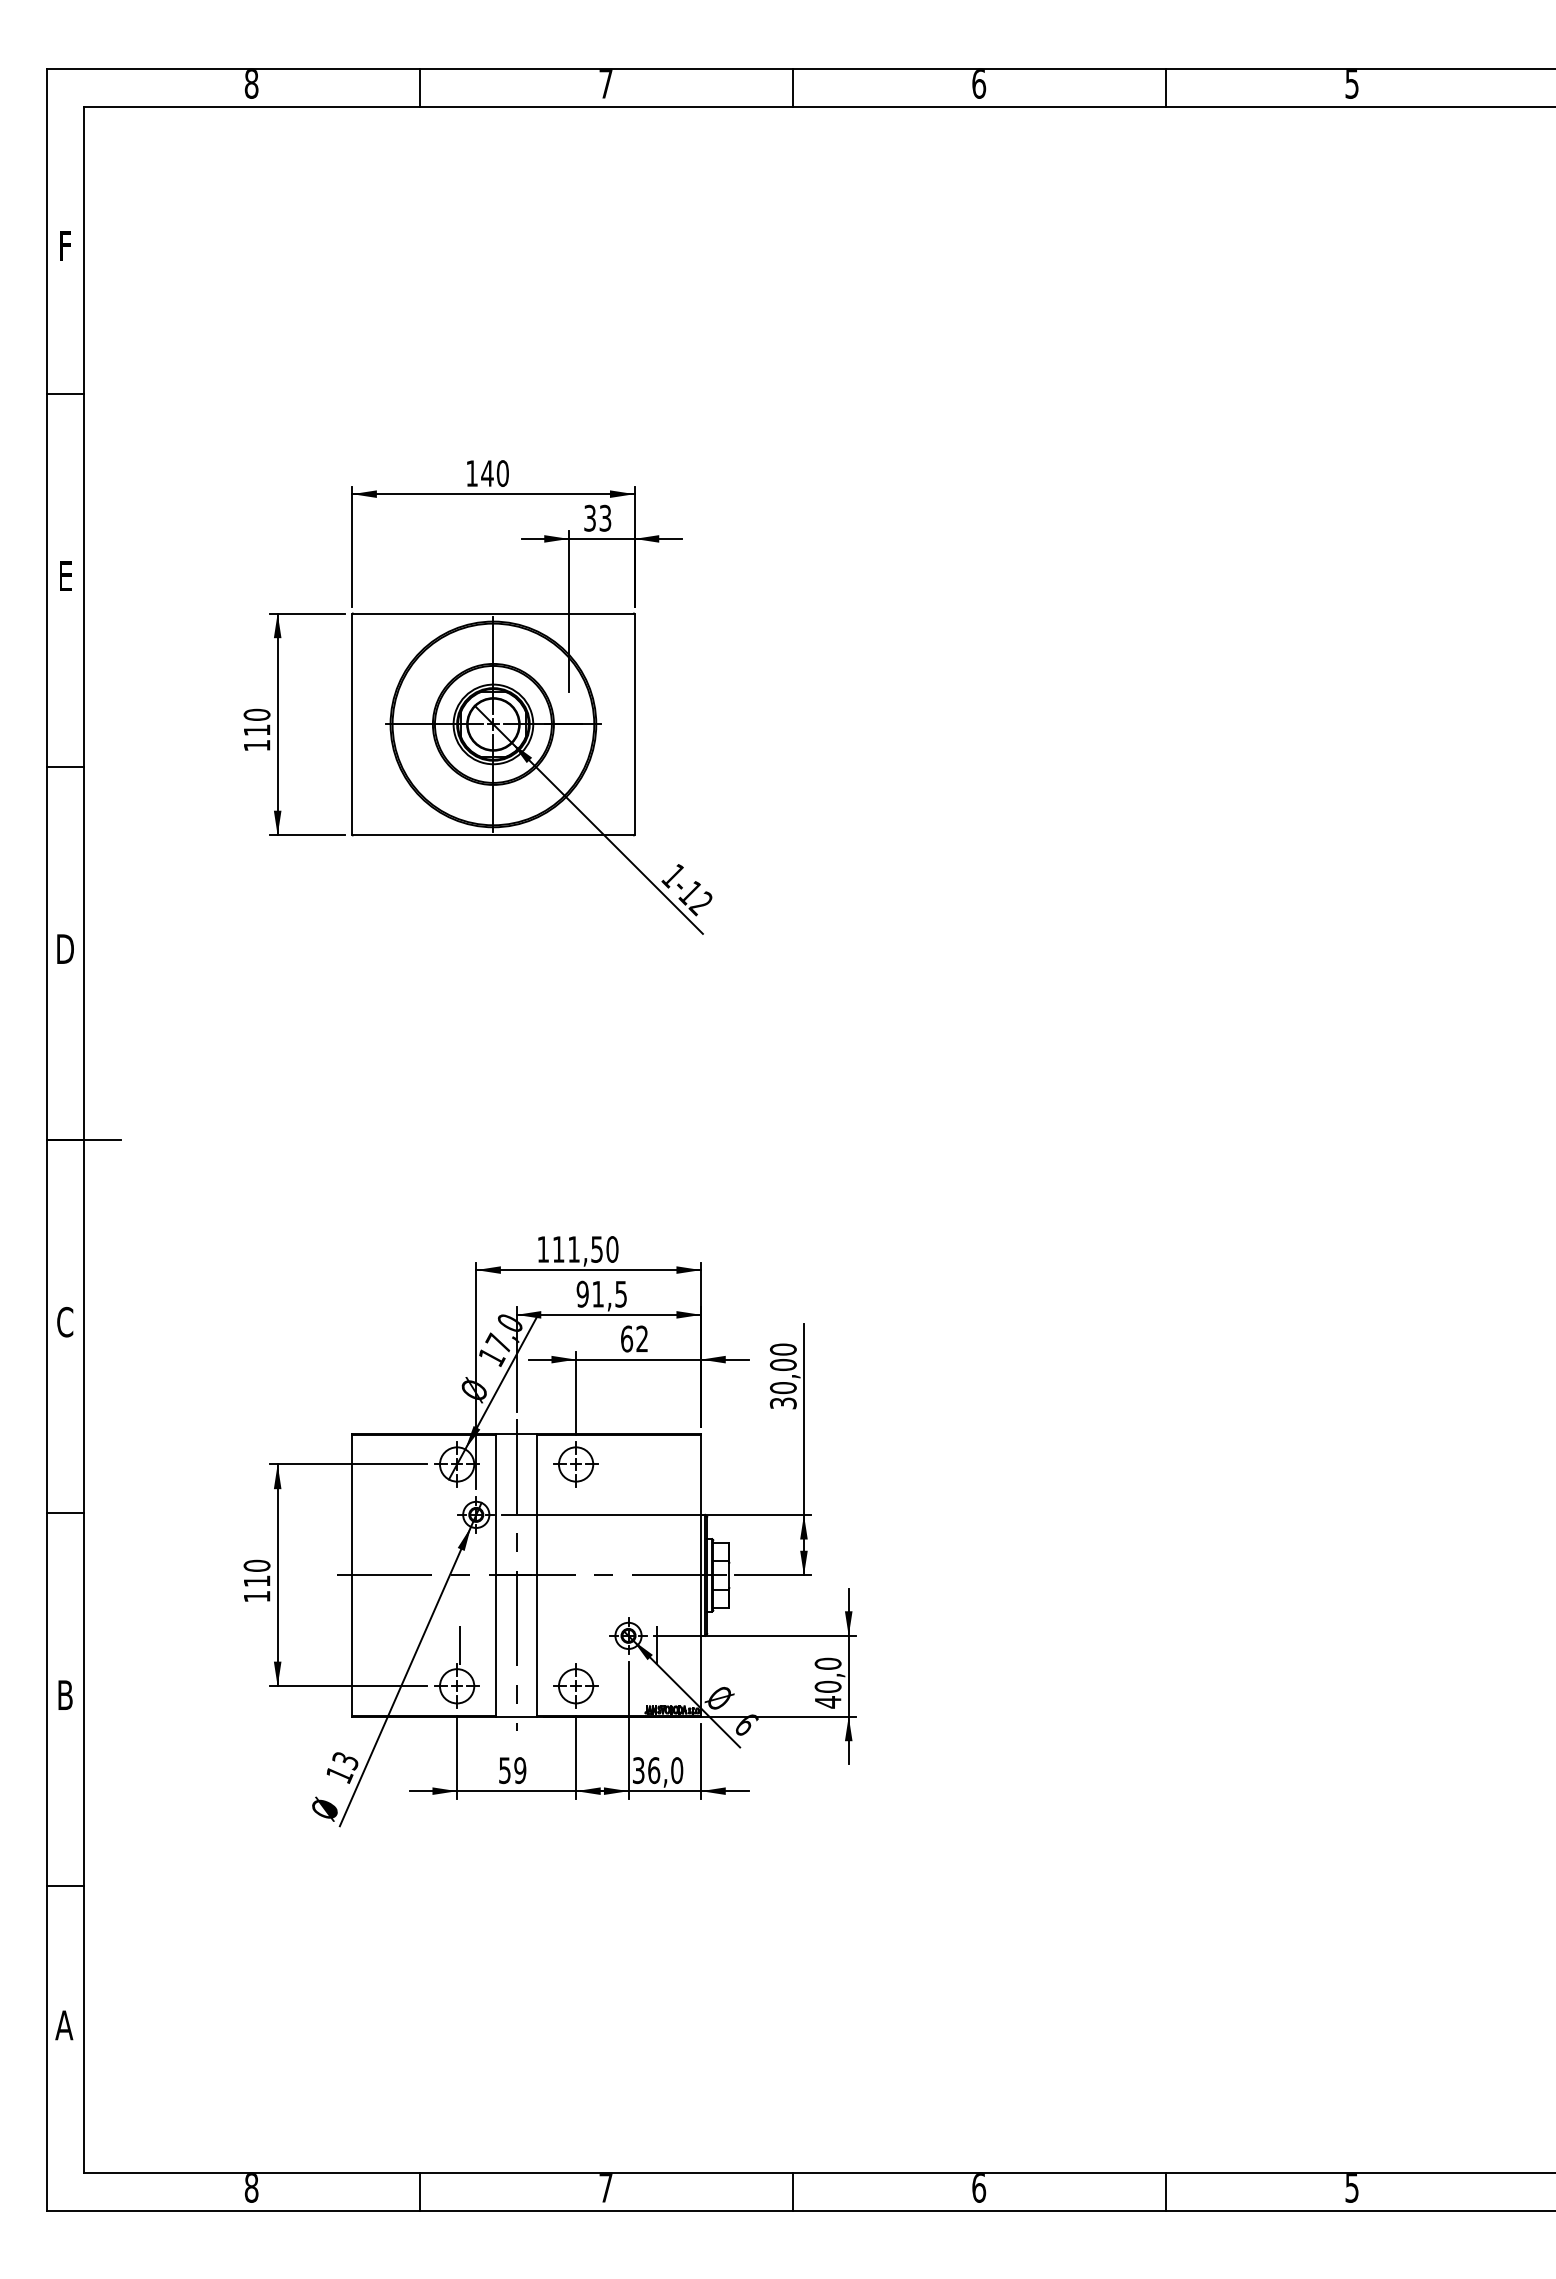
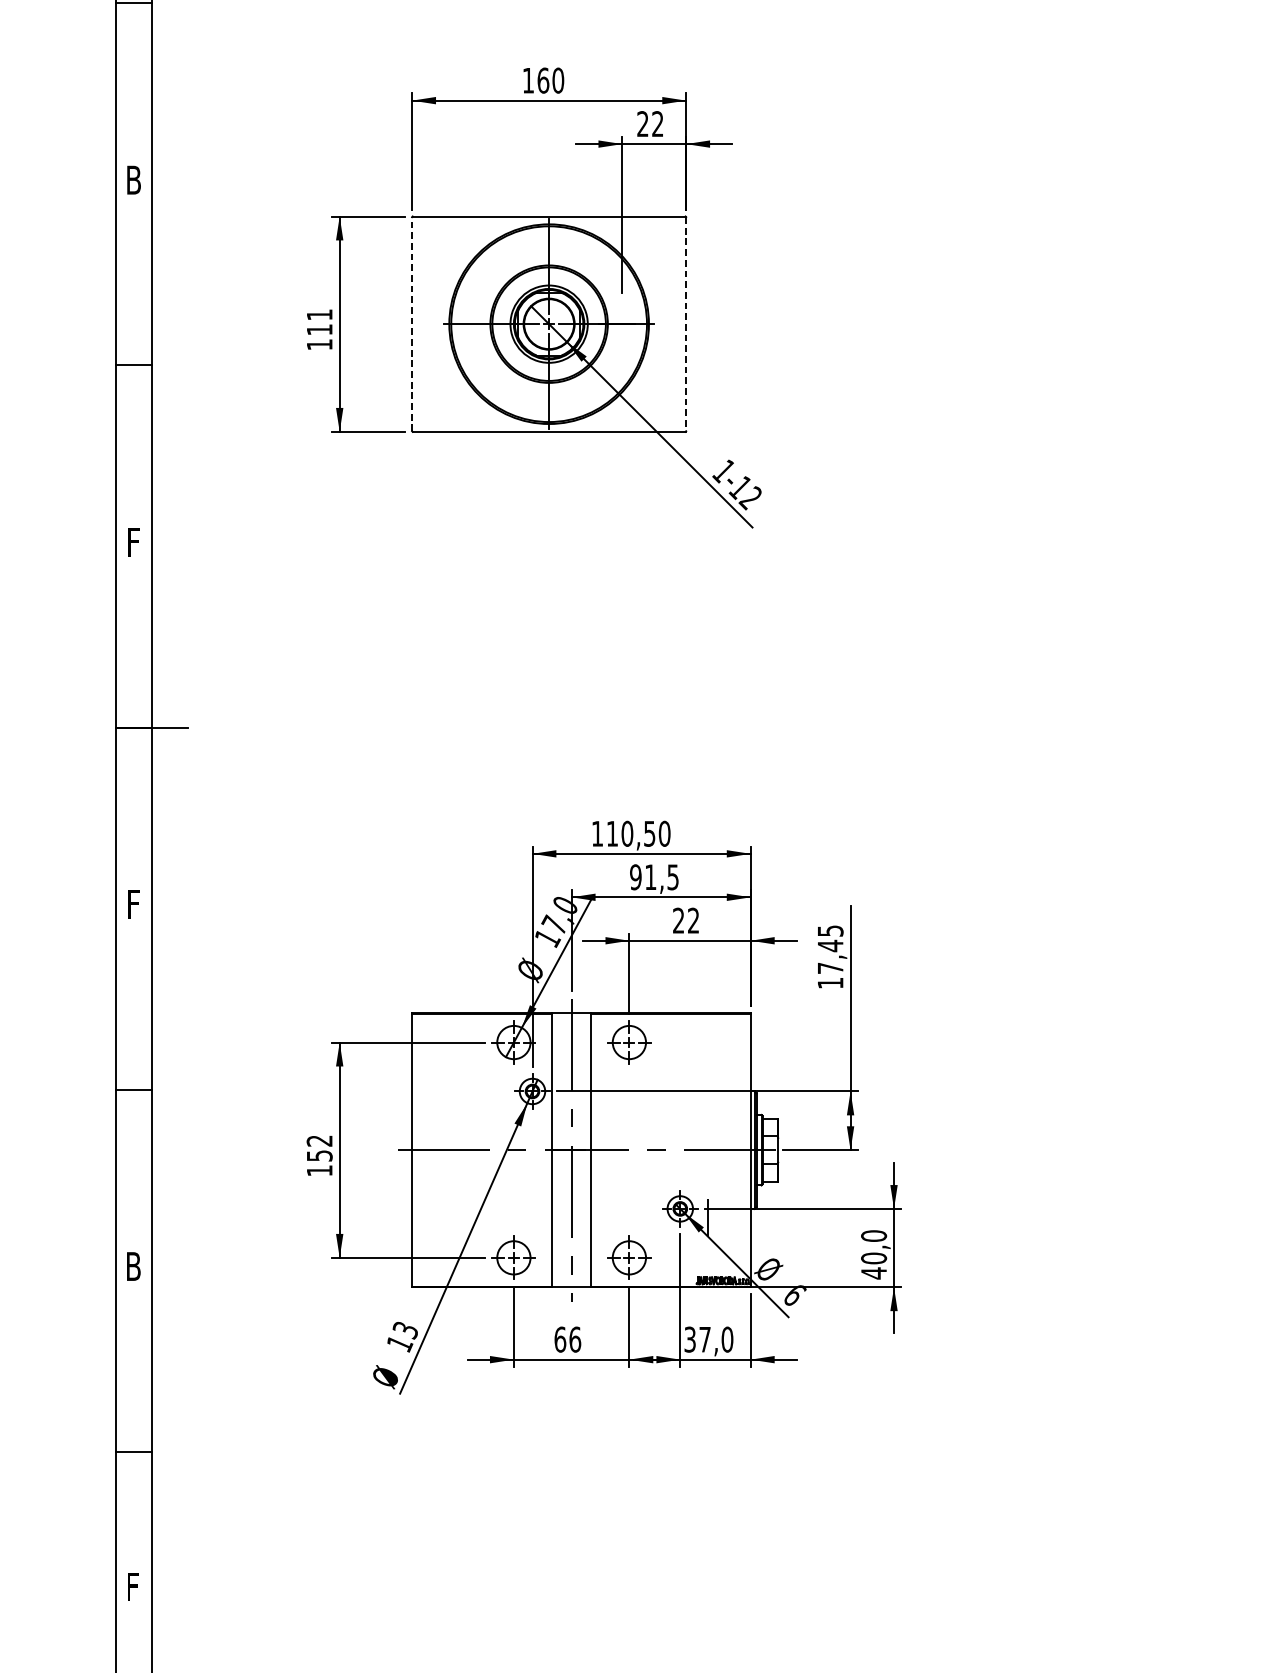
text: (487, 473) -> (543, 80), 140 -> 160
text: (597, 518) -> (650, 124), 33 -> 22
text: (65, 575) -> (133, 179), E -> B
text: (256, 714) -> (319, 314), 110 -> 111
line: (352, 723) -> (412, 323), solid -> dashed
line: (634, 724) -> (686, 324), solid -> dashed
text: (65, 948) -> (133, 541), D -> F
text: (574, 1249) -> (627, 833), 111,50 -> 110,50
text: (65, 1321) -> (133, 903), C -> F
text: (627, 1338) -> (679, 920), 62 -> 22
text: (782, 1376) -> (829, 957), 30,00 -> 17,45
text: (256, 1573) -> (319, 1148), 110 -> 152
line: (460, 1644) -> (517, 1217), removed
text: (512, 1770) -> (567, 1339), 59 -> 66
text: (654, 1770) -> (705, 1339), 36,0 -> 37,0
text: (64, 2025) -> (132, 1587), A -> F

